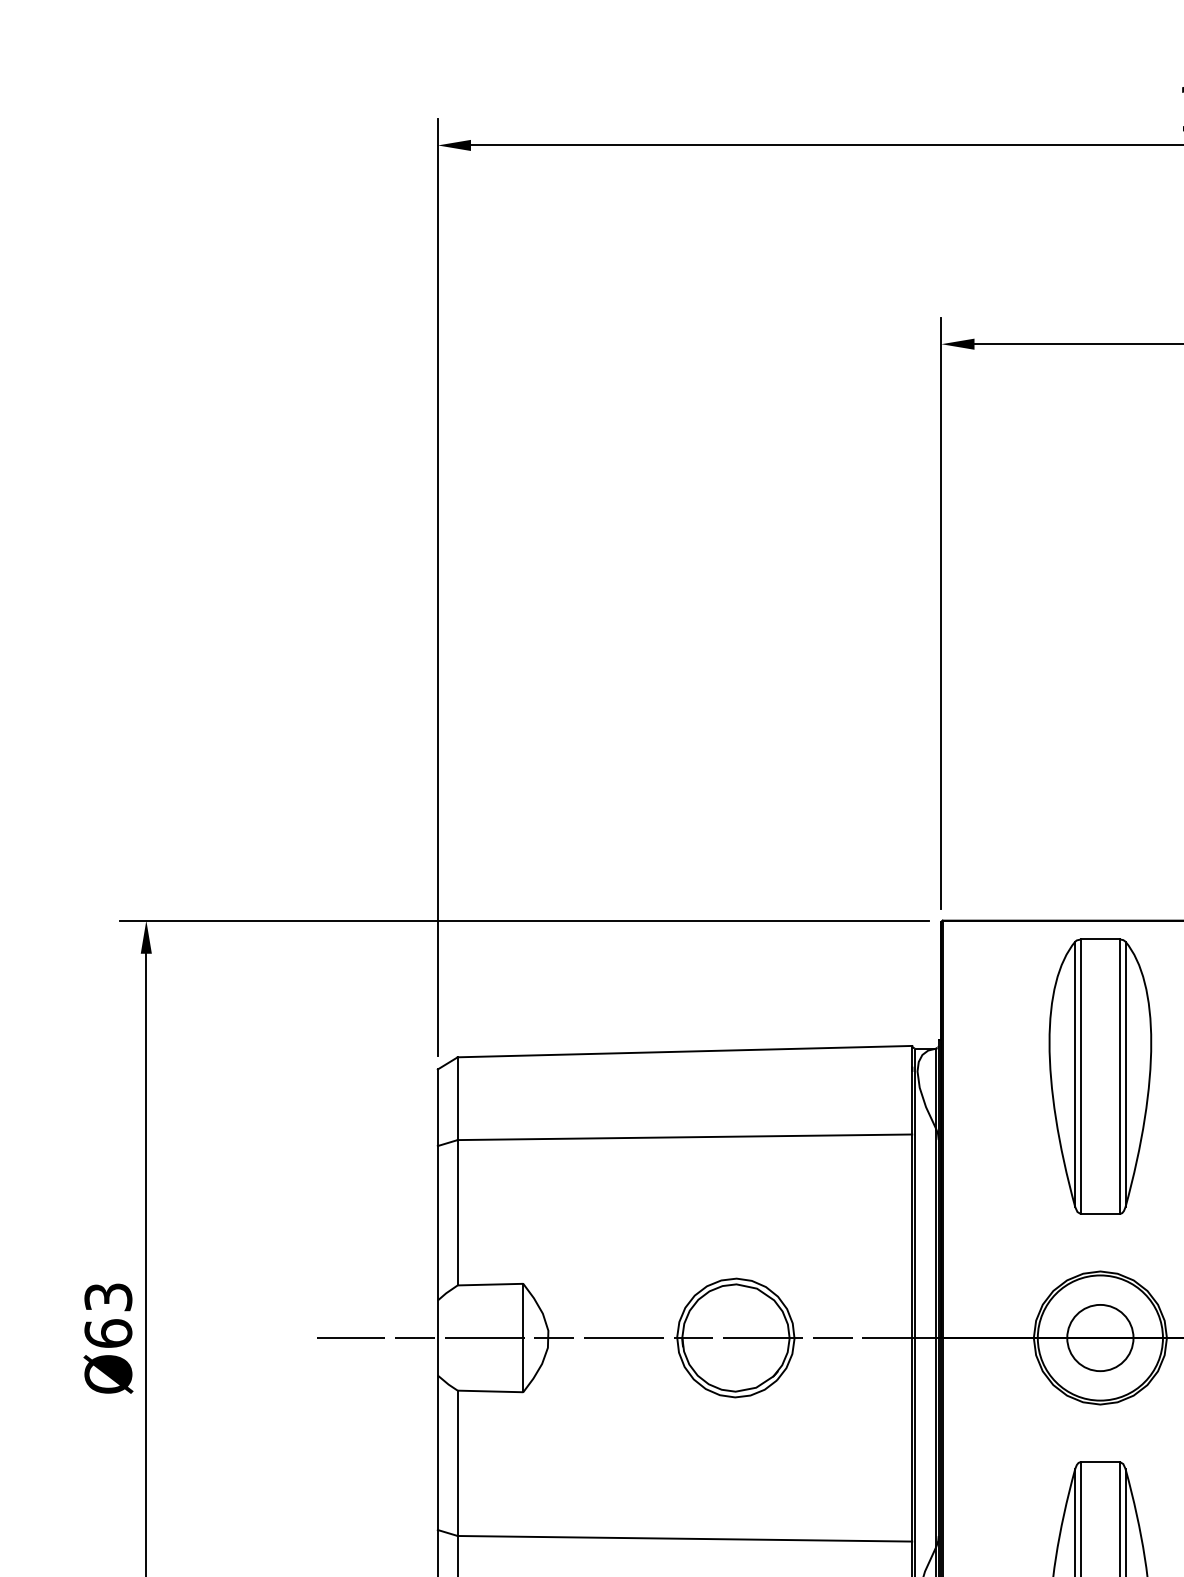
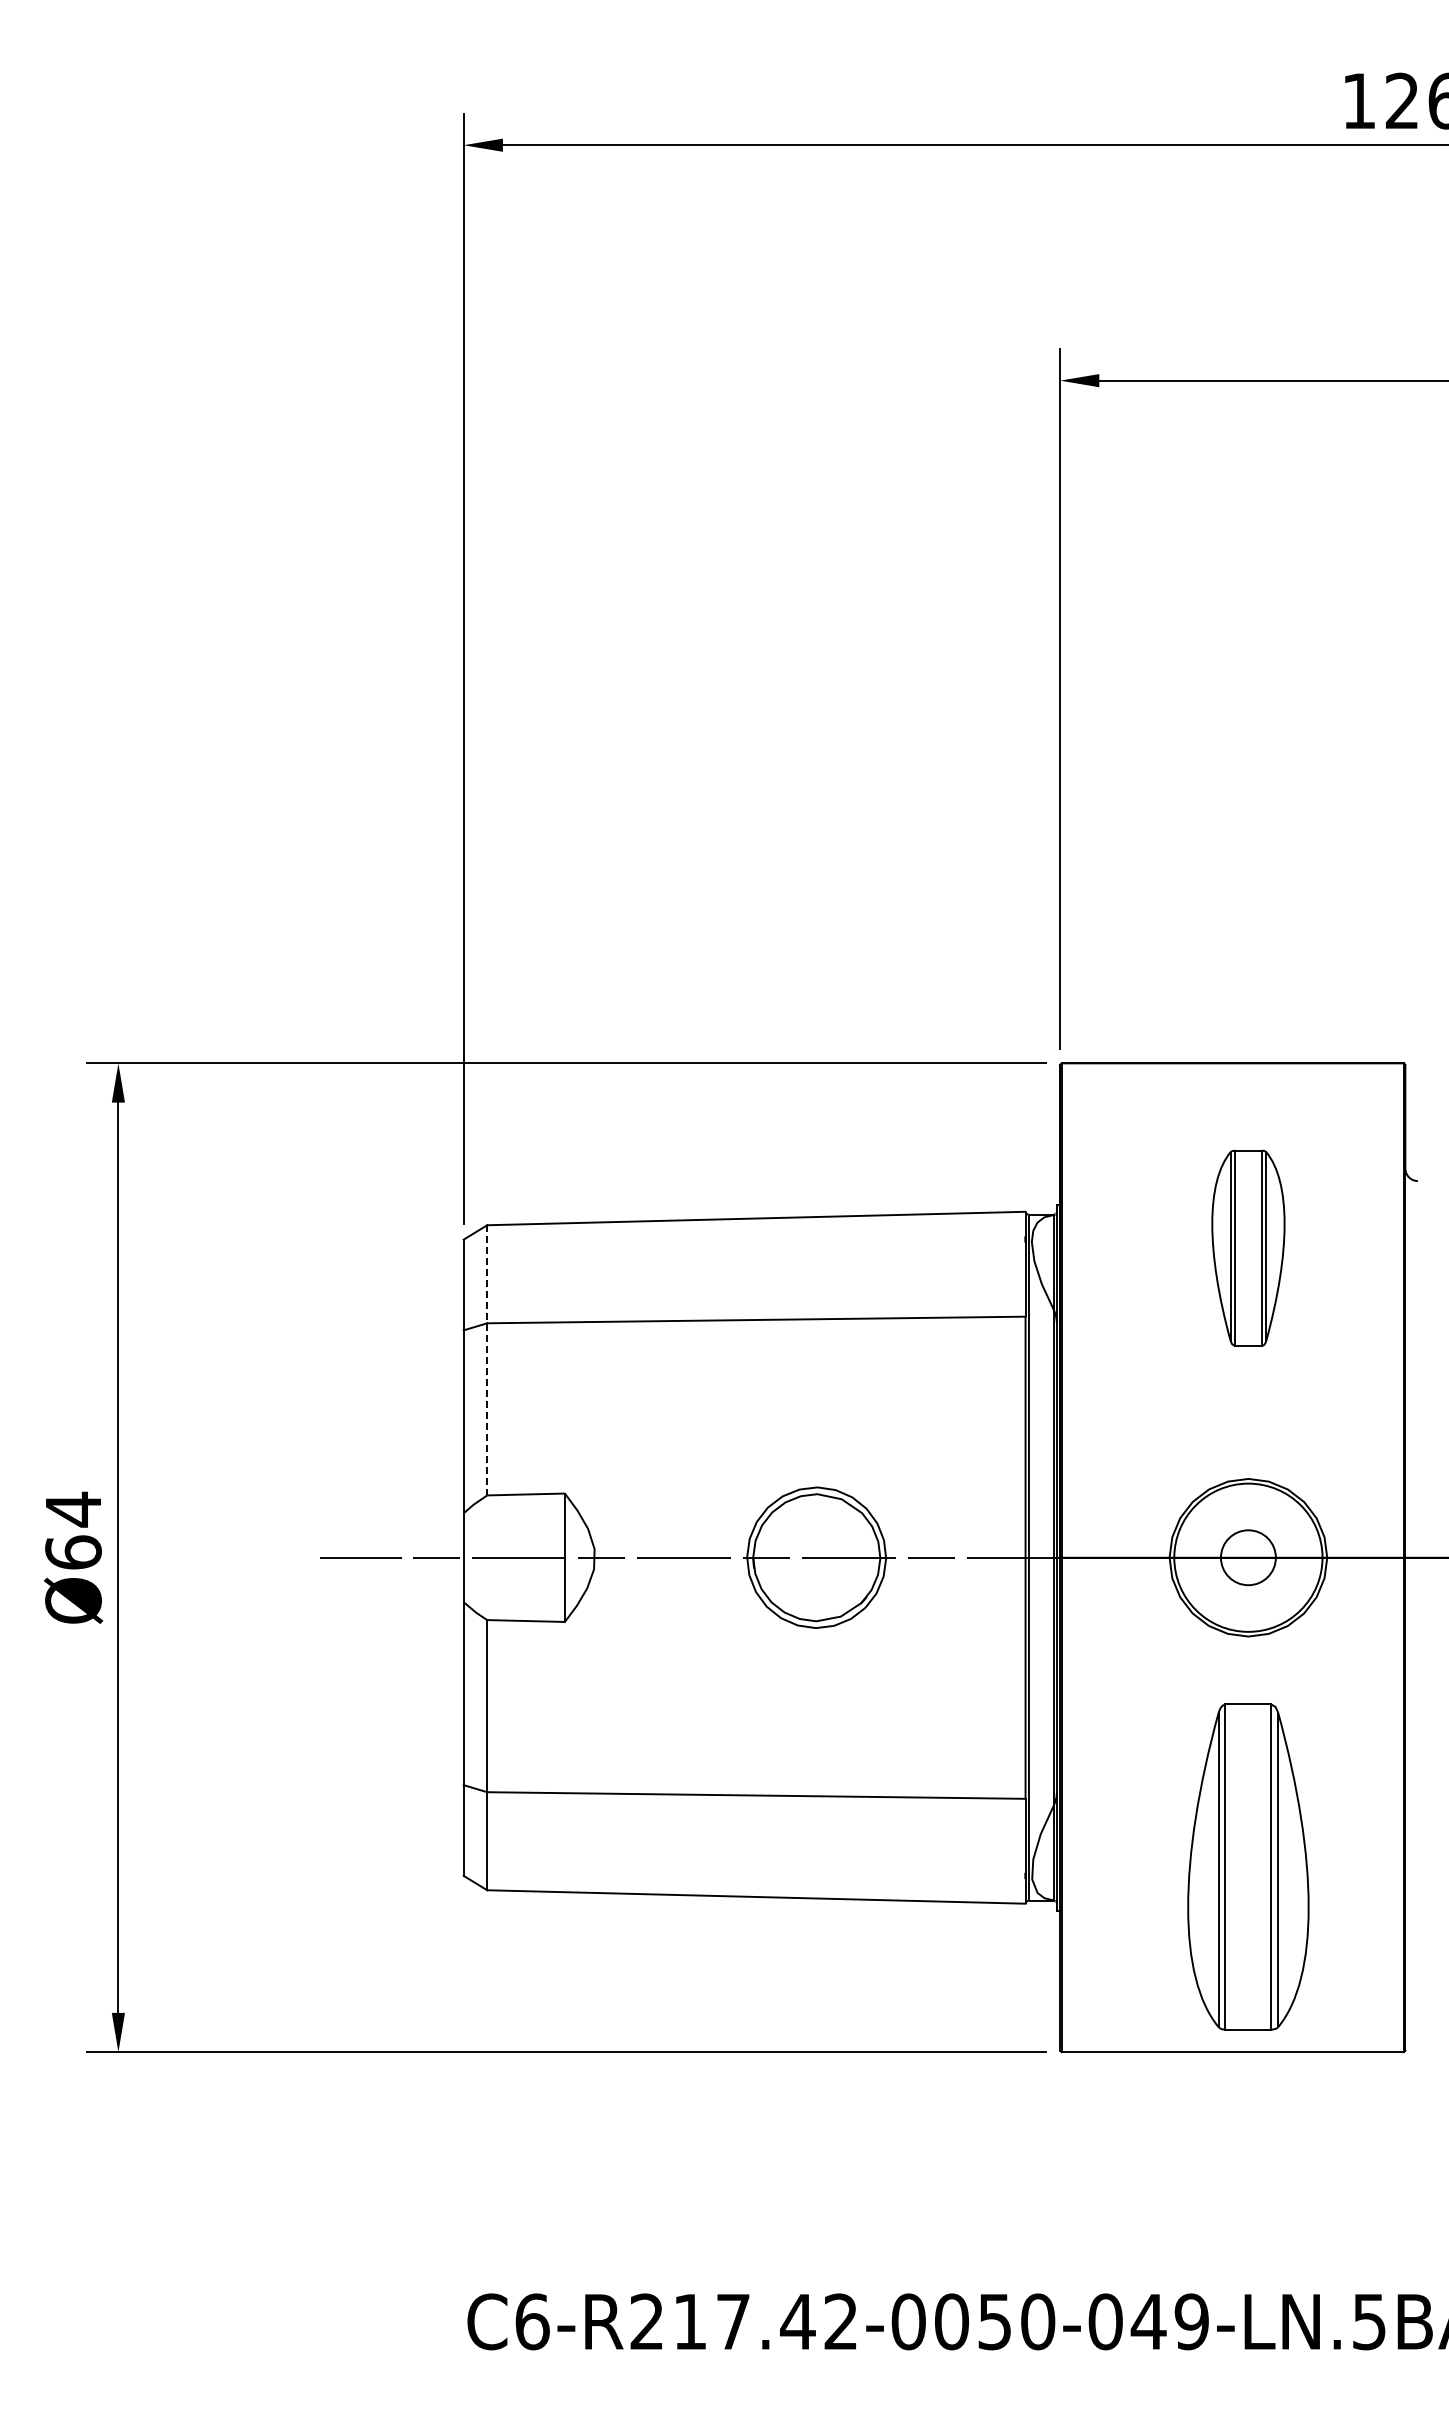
part: (1100, 1076) -> (1248, 1247), size x0.6
line: (457, 1171) -> (487, 1360), solid -> dashed
text: (108, 1297) -> (73, 1509), Ø63 -> Ø64
circle: (1100, 1337) -> (1248, 1557), size x0.7

